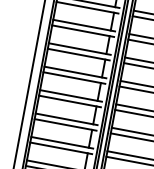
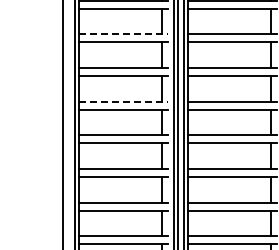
line: (84, 25) -> (123, 34), solid -> dashed
line: (75, 72) -> (123, 101), solid -> dashed

